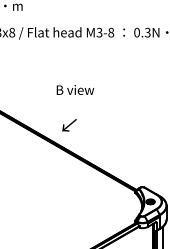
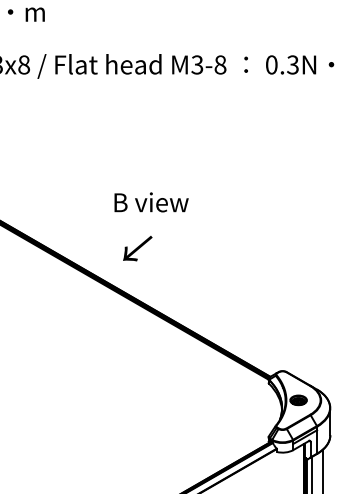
text: (75, 89) -> (151, 201), moved

